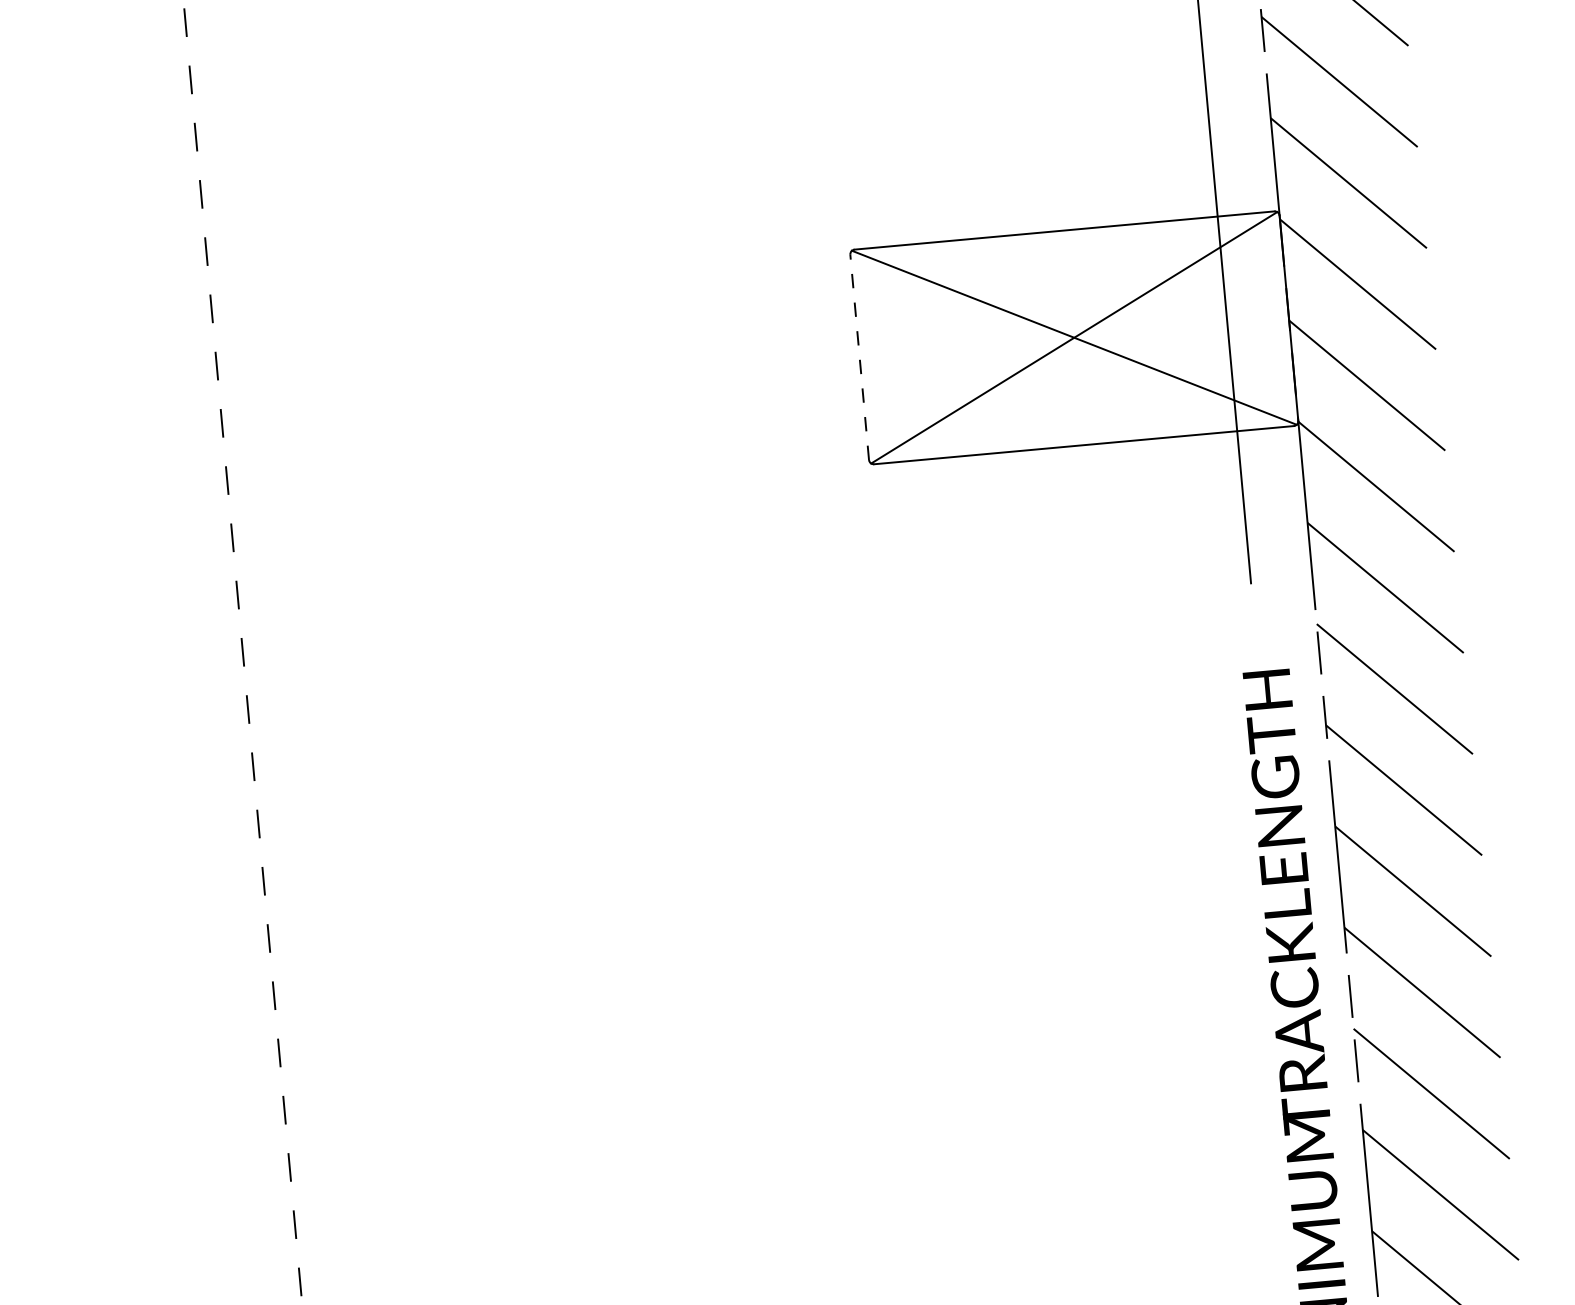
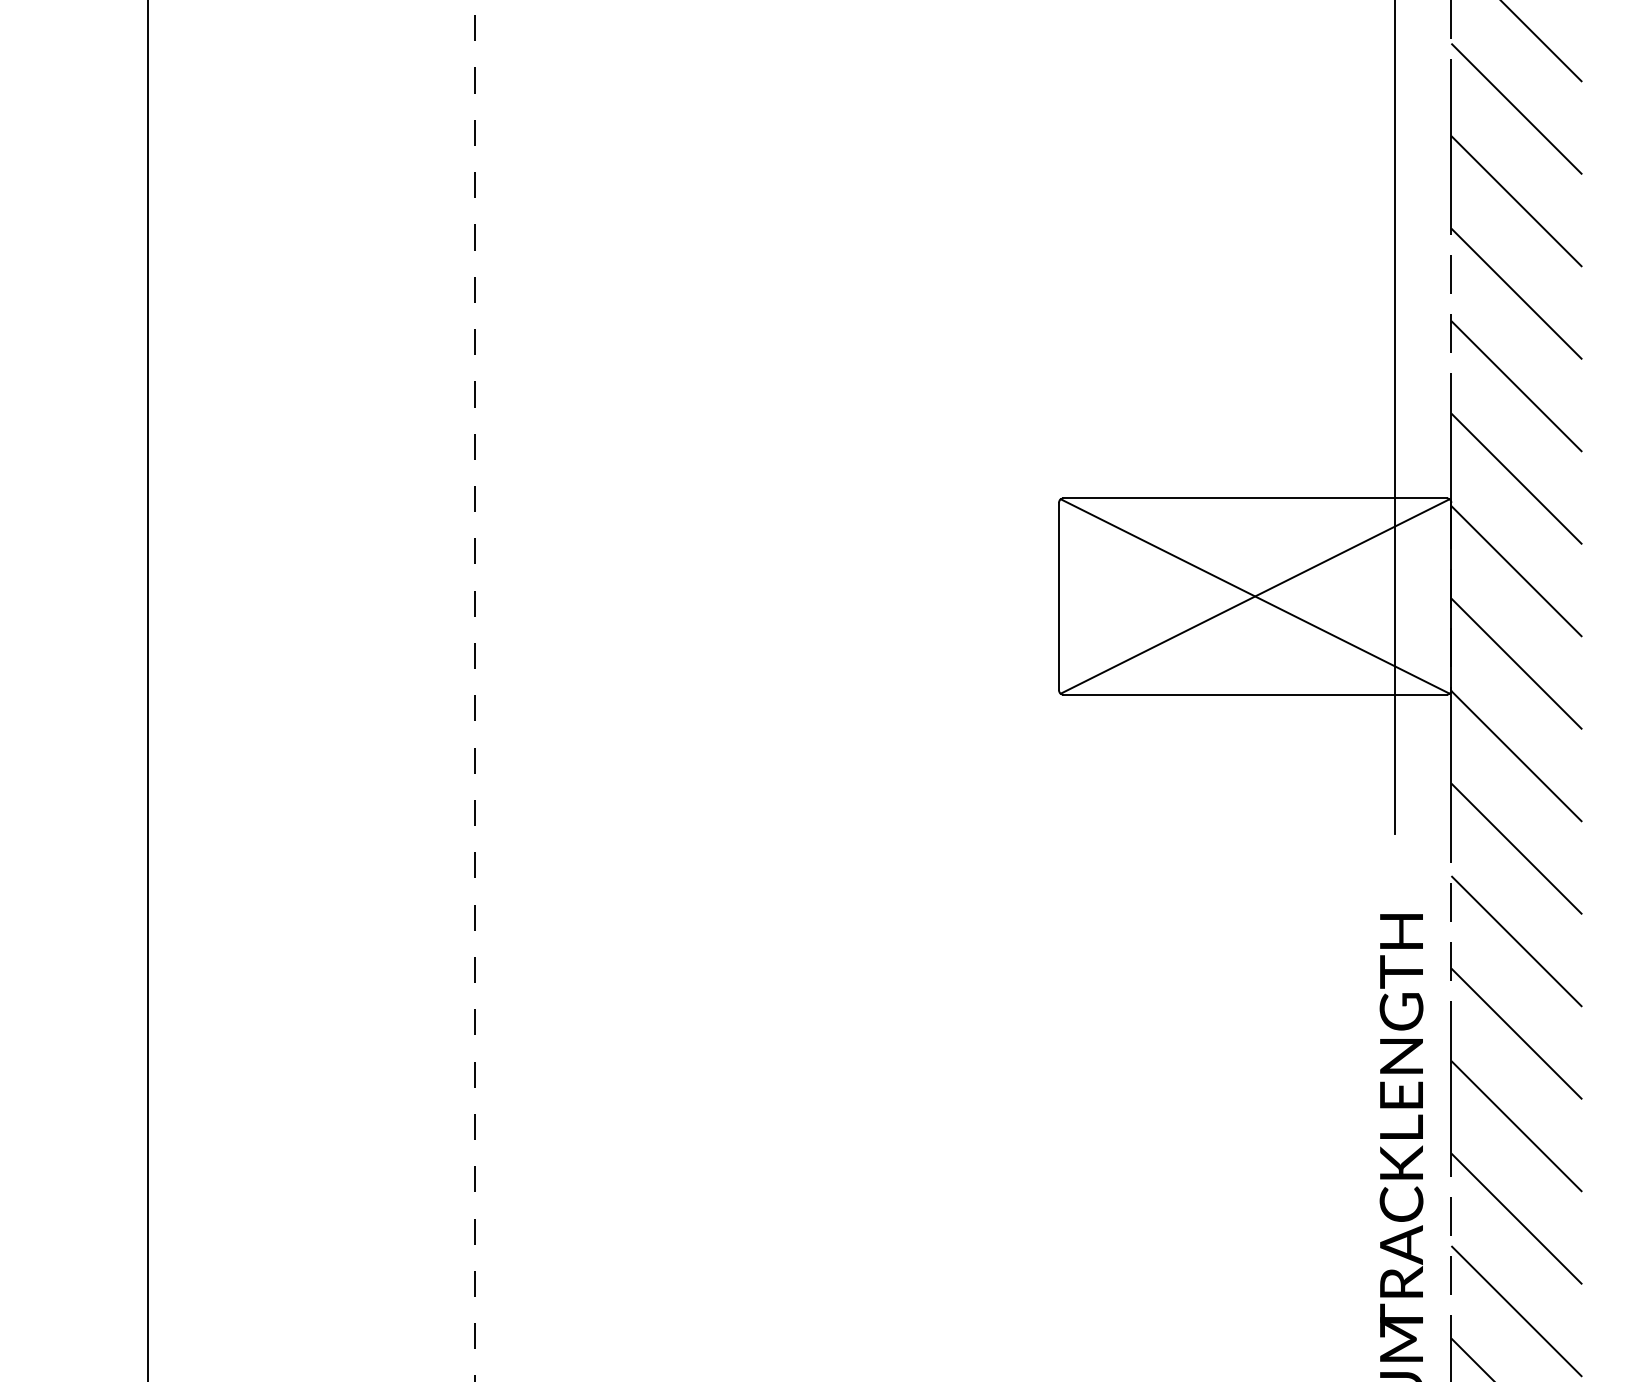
line: (860, 357) -> (1059, 596), dashed -> solid

